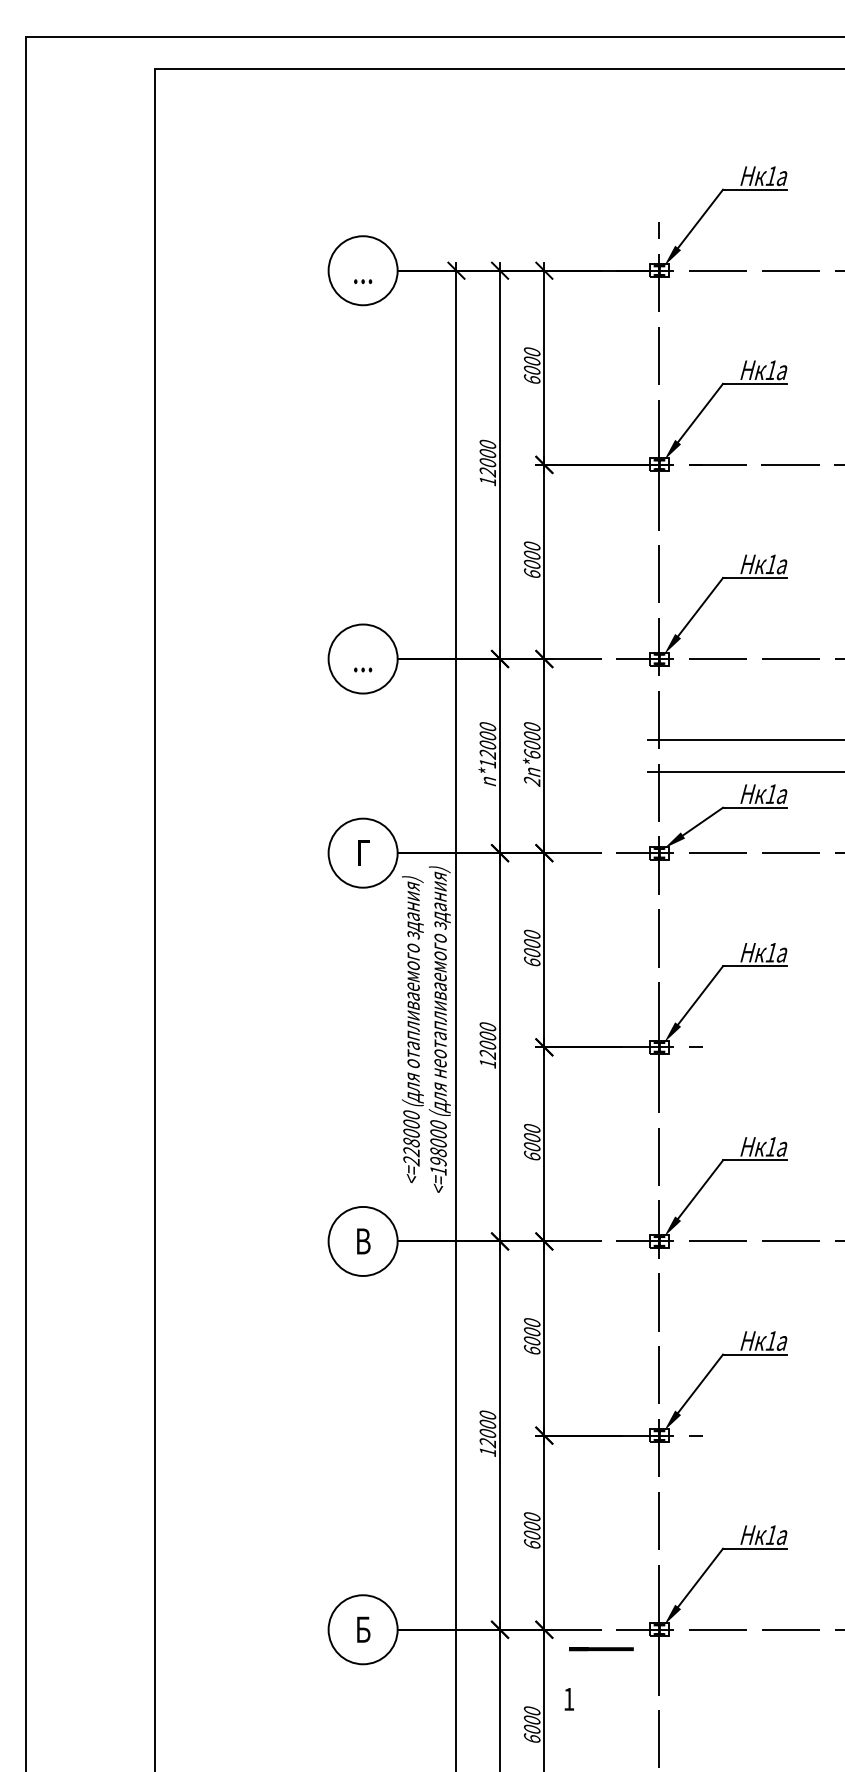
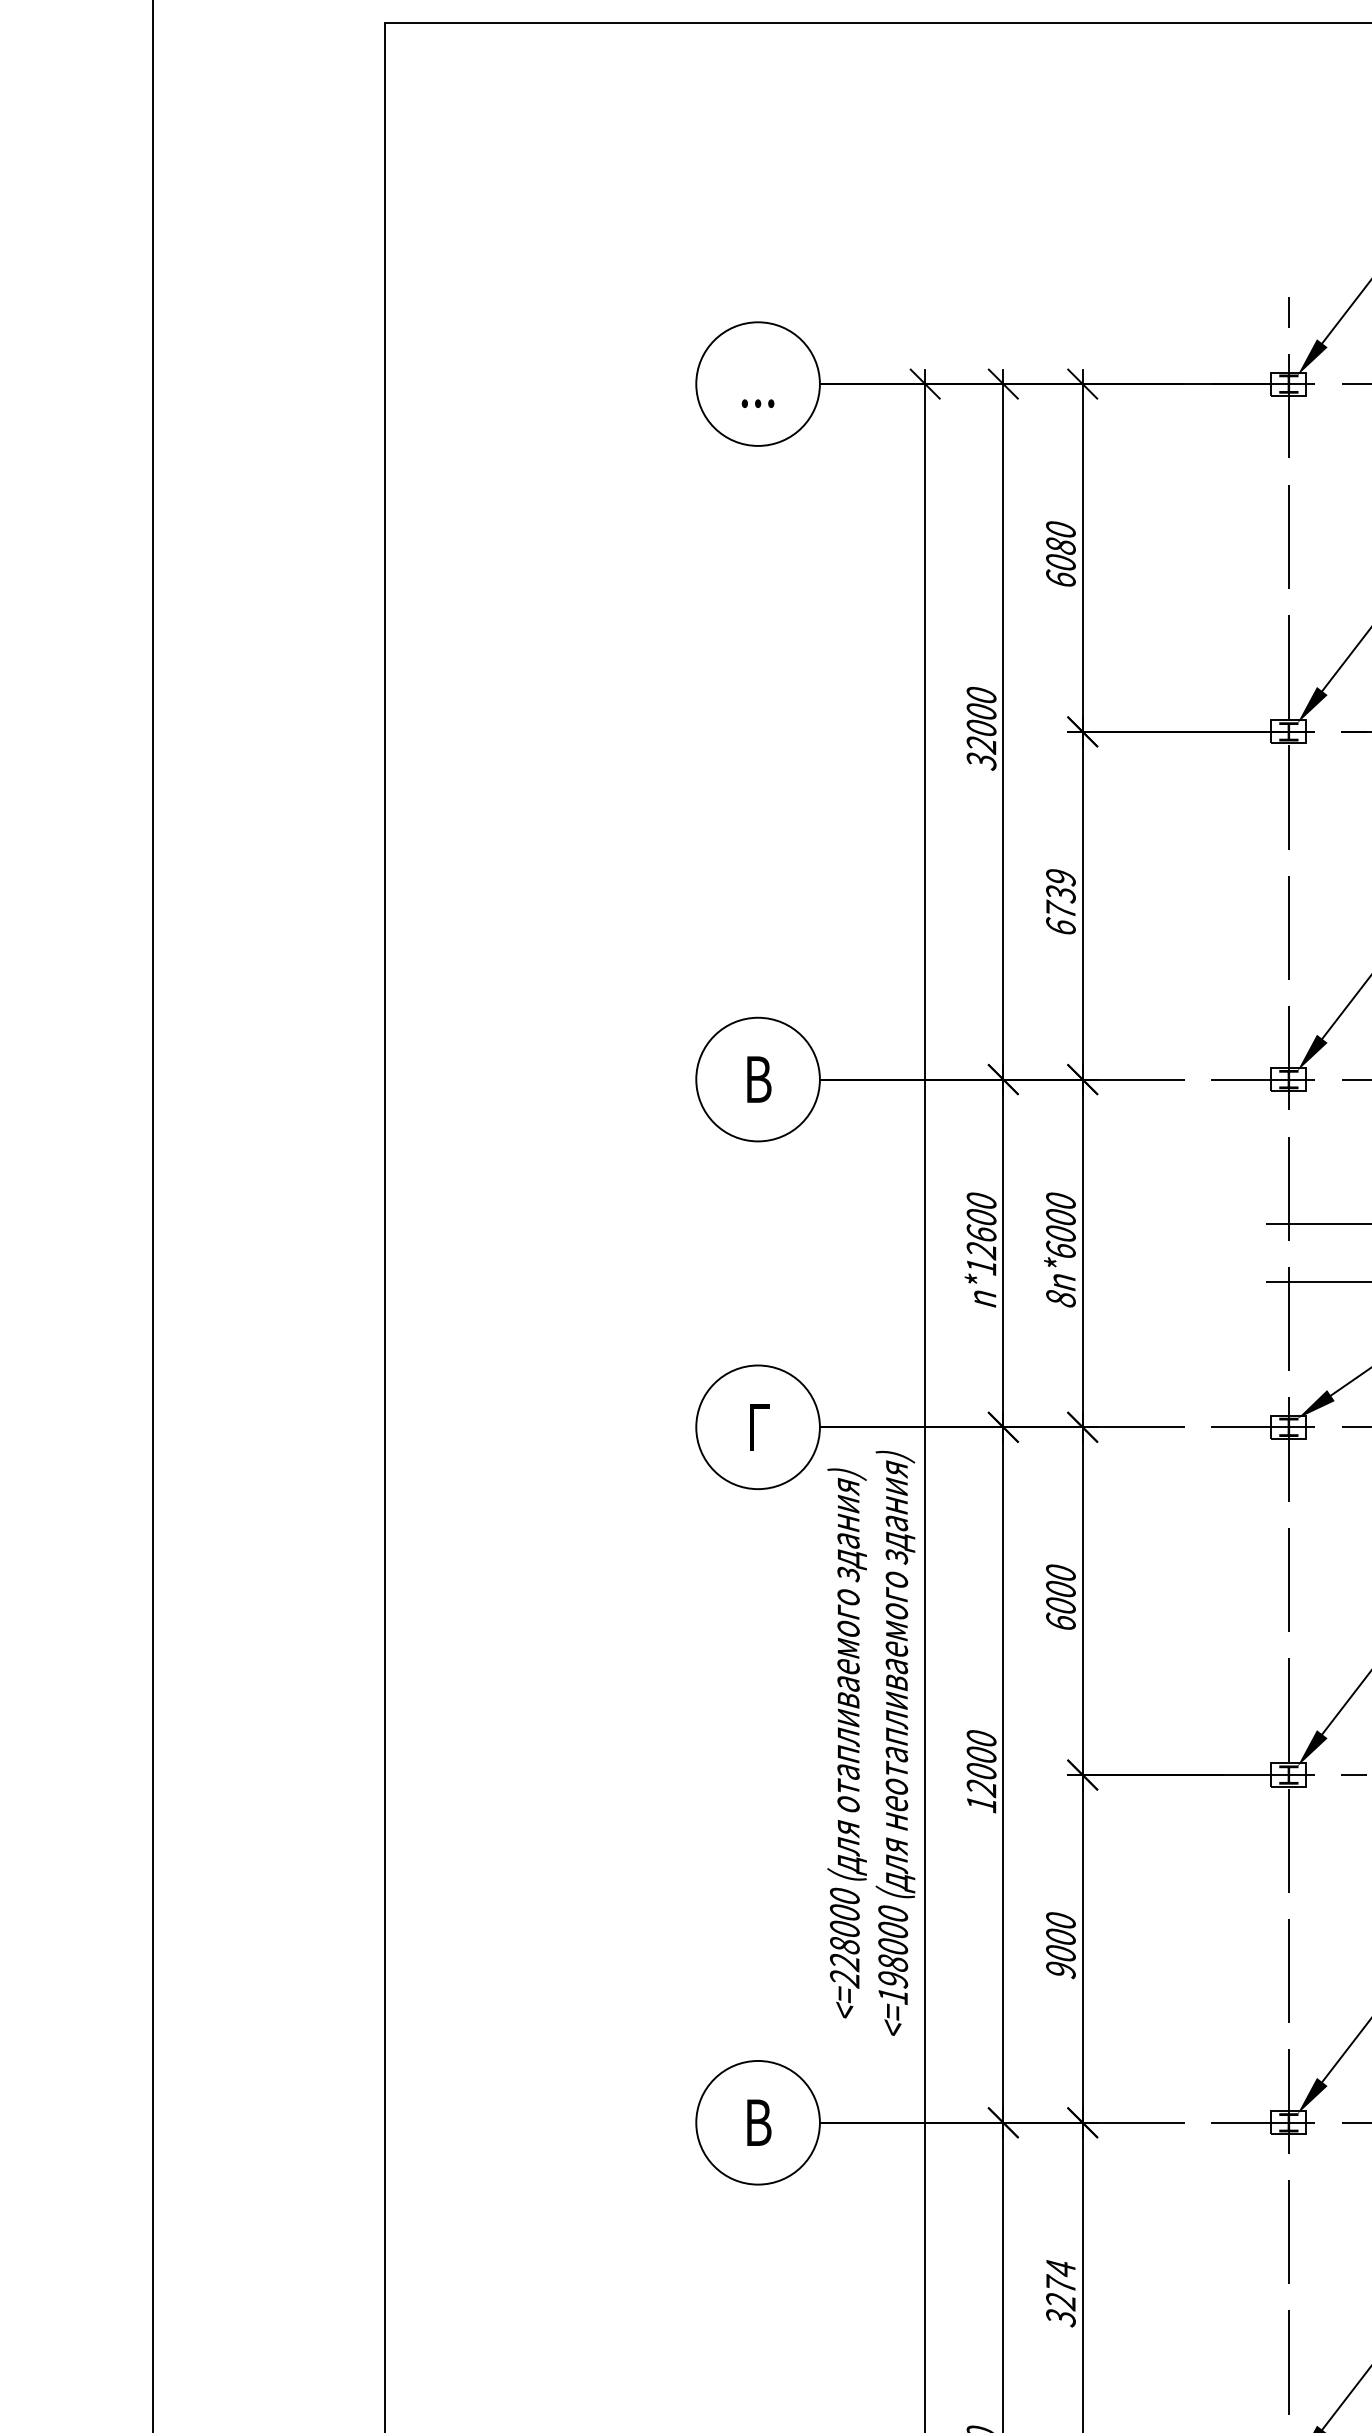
text: (532, 361) -> (1061, 546), 6000 -> 6080
text: (487, 481) -> (980, 761), 12000 -> 32000
text: (532, 554) -> (1061, 892), 6000 -> 6739
text: (363, 659) -> (758, 1080), ... -> В
text: (487, 744) -> (980, 1232), n*12000 -> n*12600
text: (532, 781) -> (1061, 1298), 2n*6000 -> 8n*6000
text: (532, 1155) -> (1061, 1968), 6000 -> 9000
text: (531, 1336) -> (1059, 2292), 6000 -> 3274

